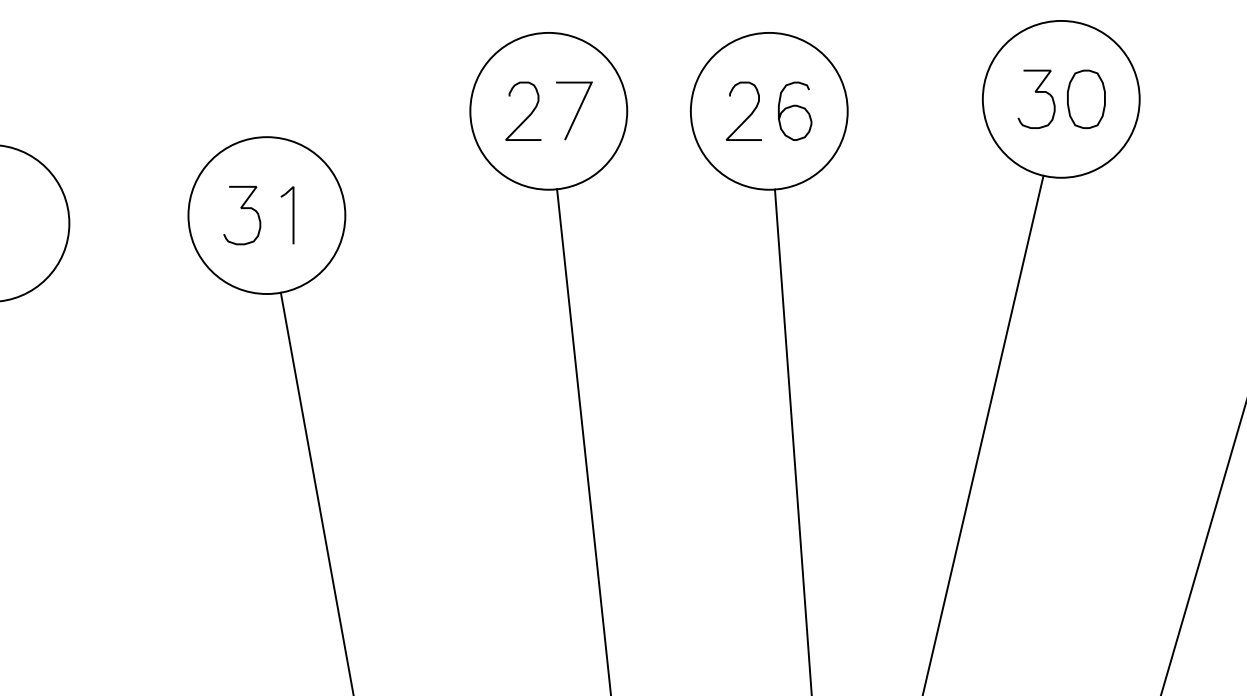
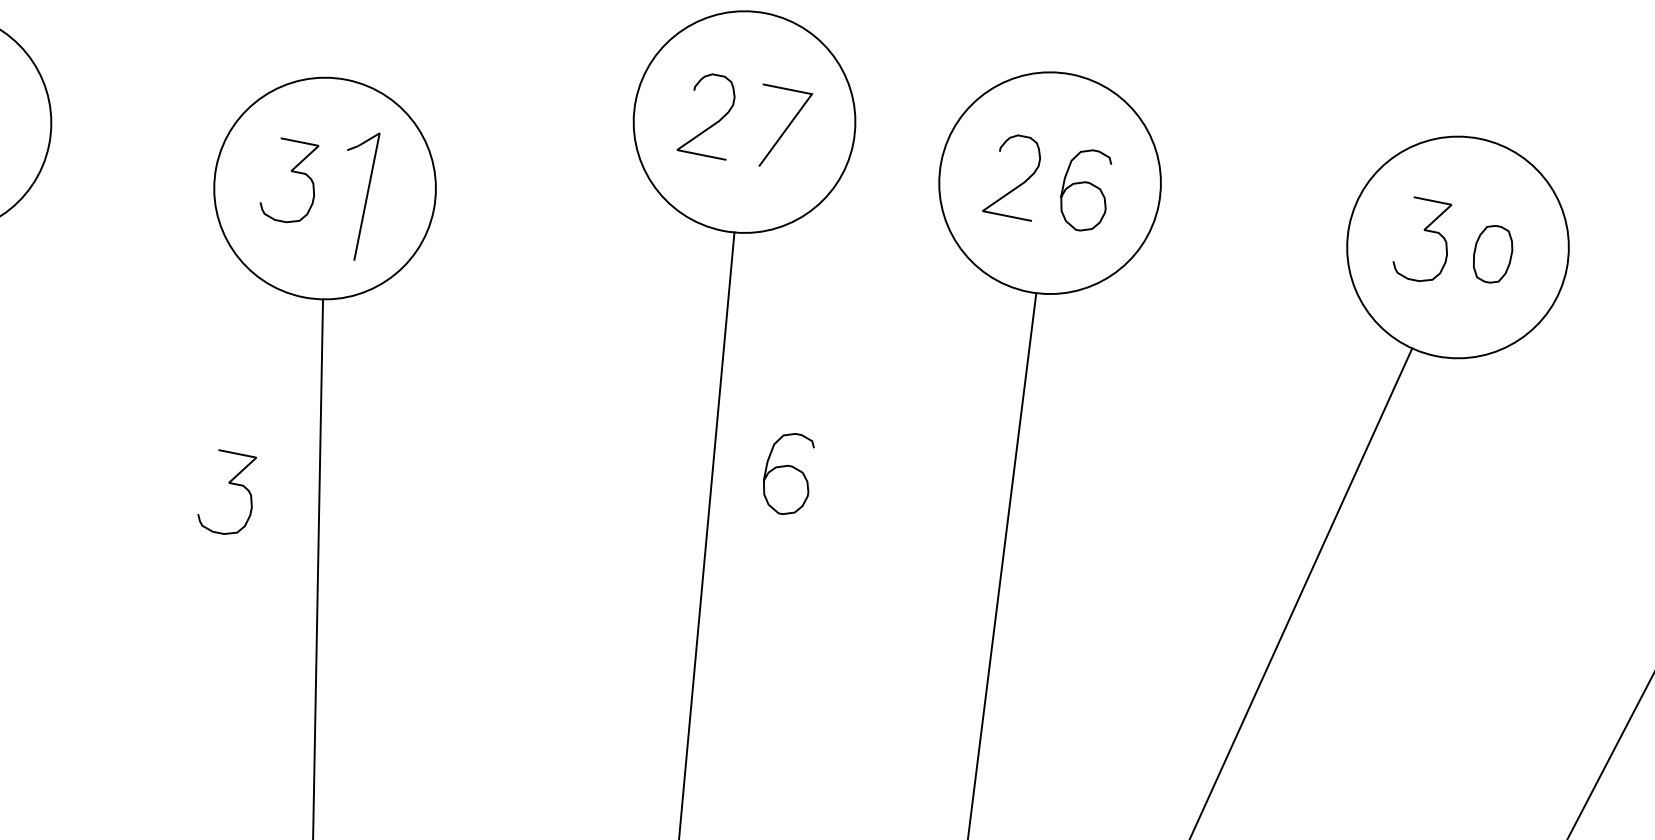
part: (1086, 98) -> (1493, 253), size x0.7
part: (287, 215) -> (353, 194), size x1.6
curve: (628, 344) -> (790, 467), added
curve: (242, 434) -> (230, 485), added

